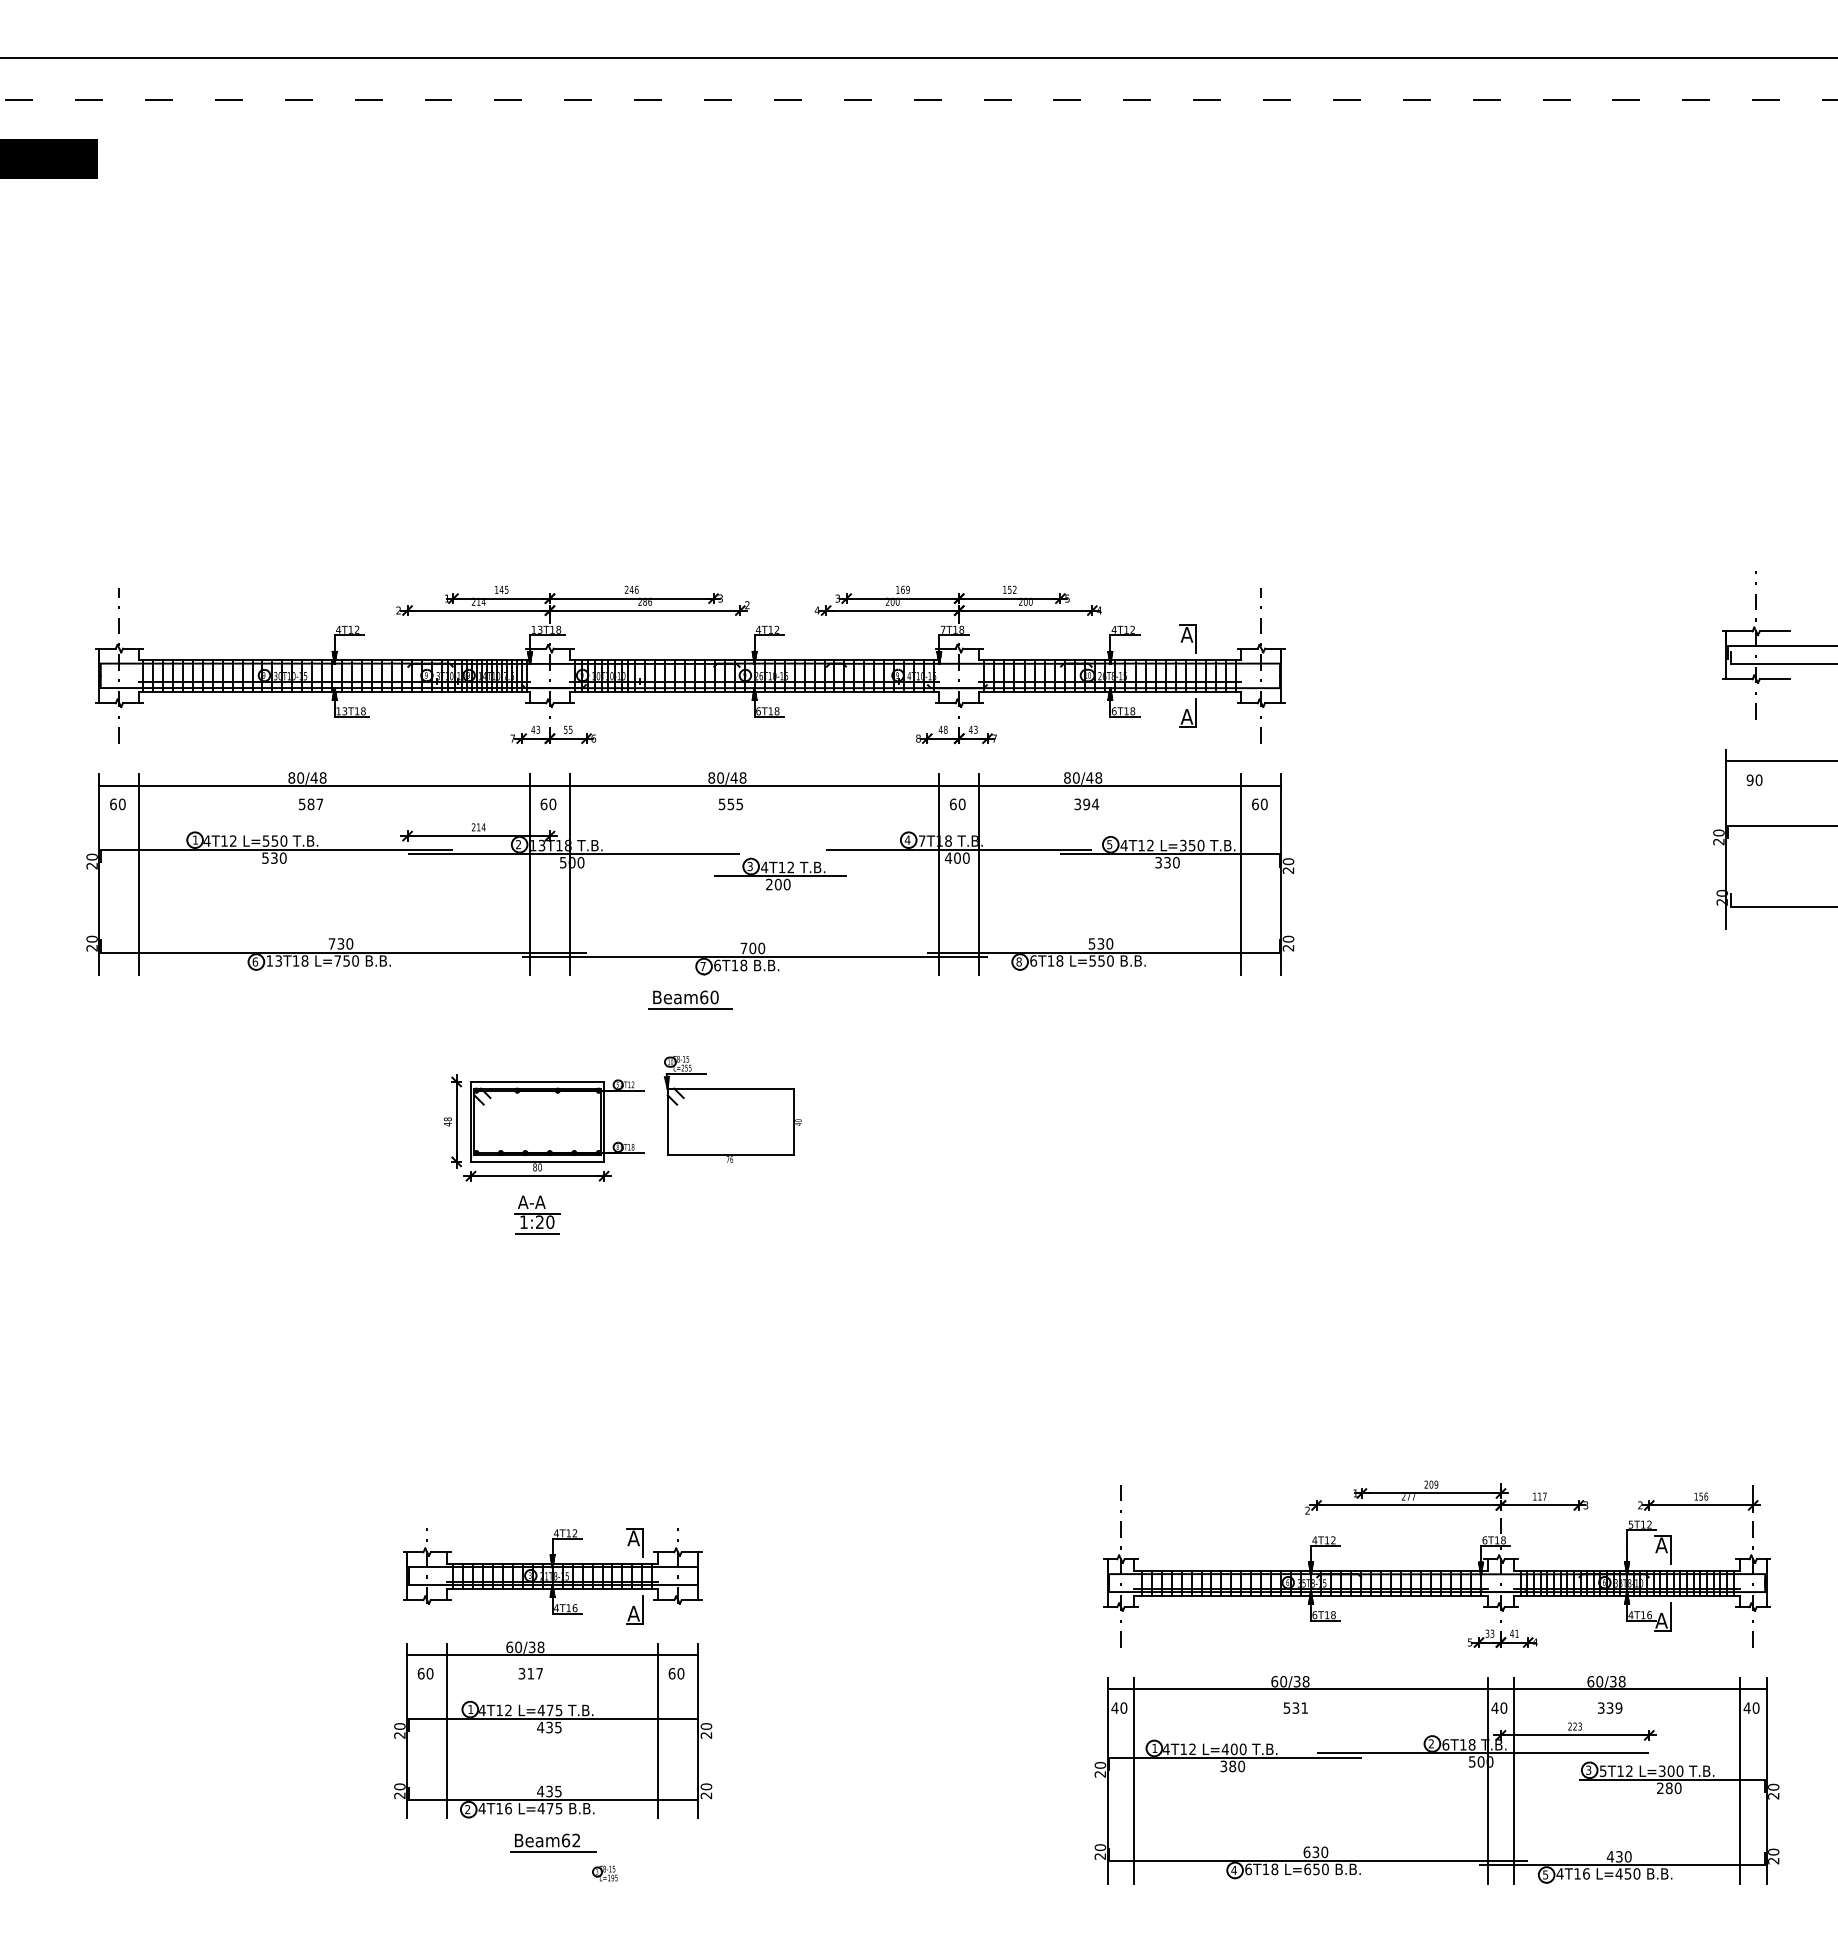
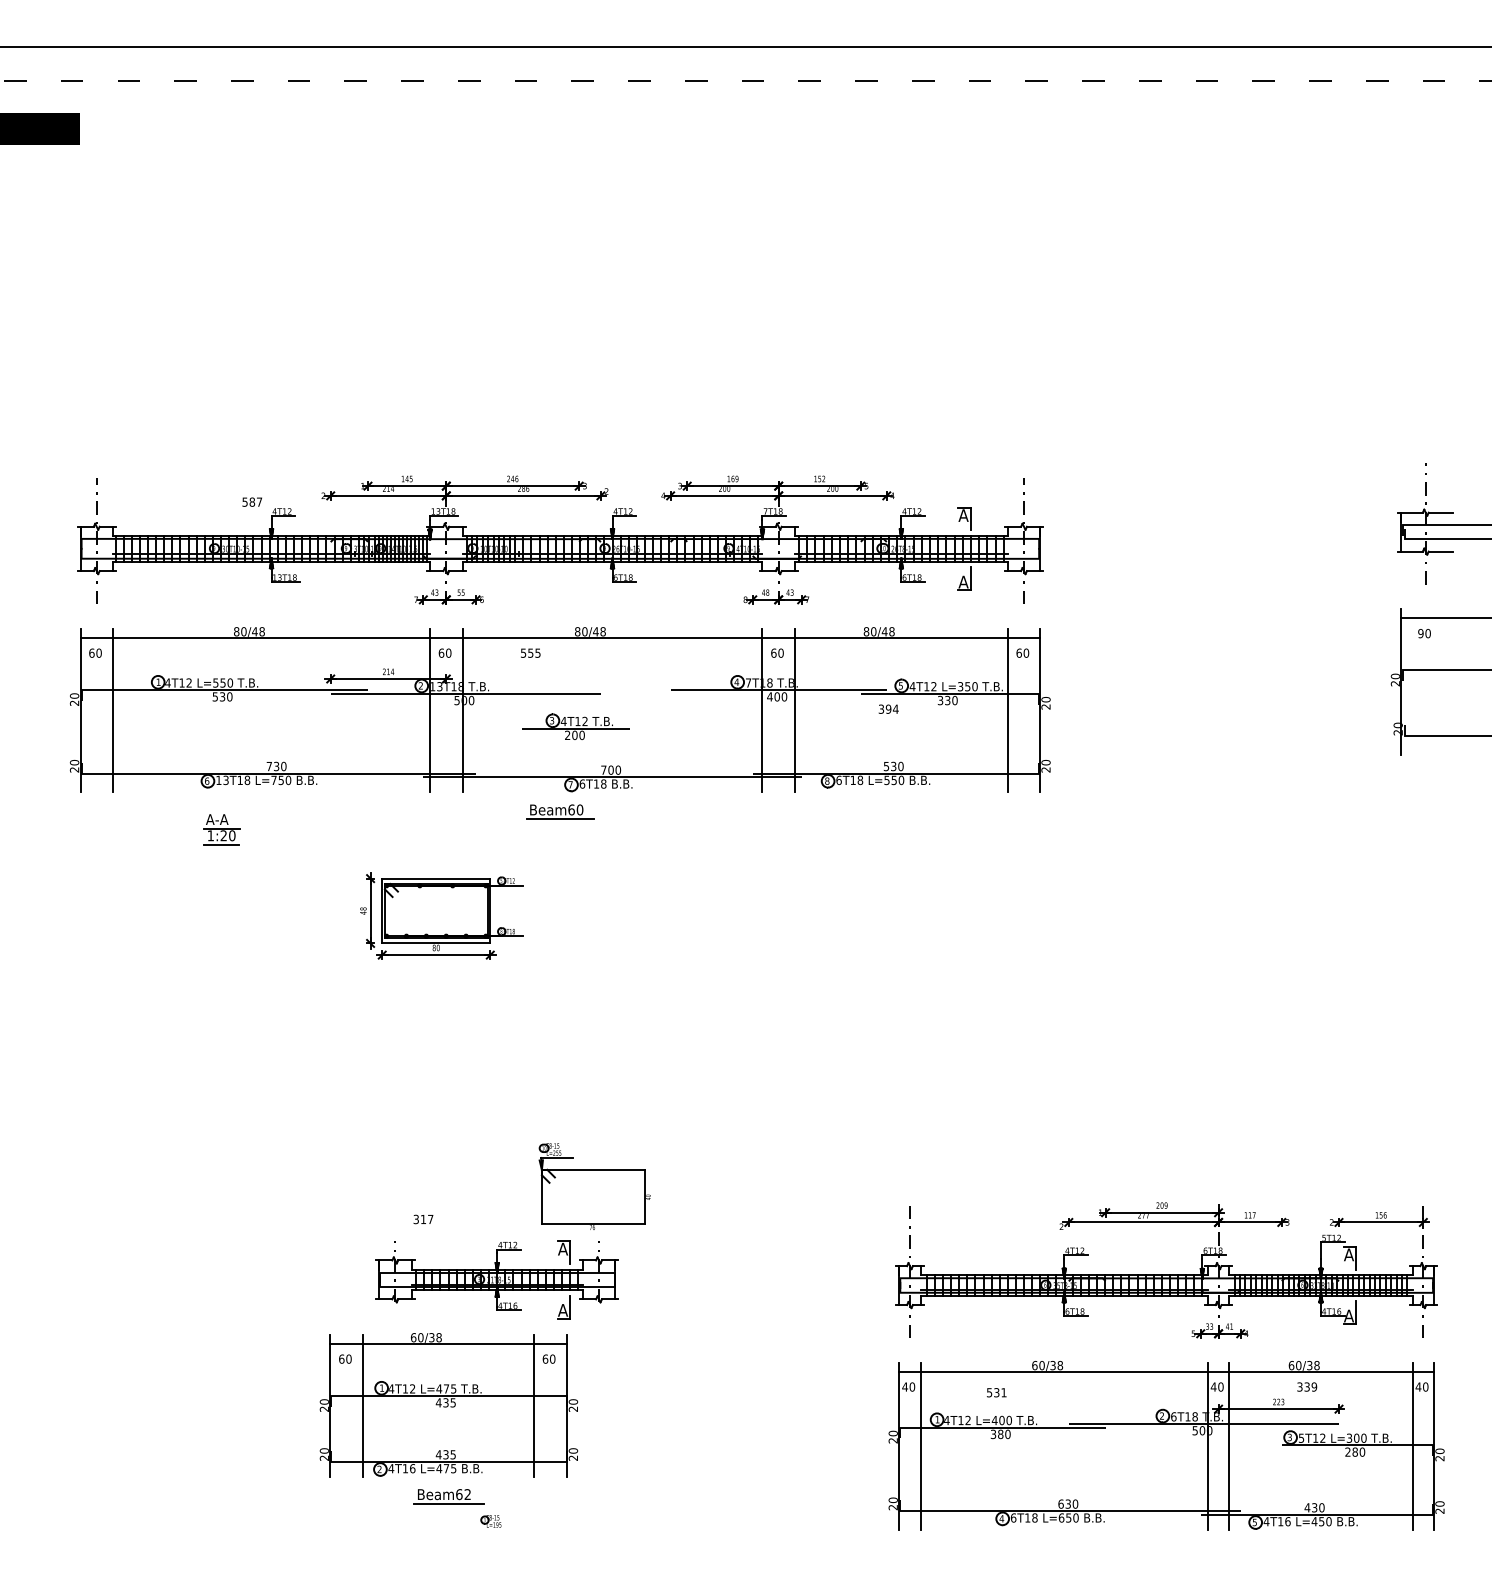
text: (310, 804) -> (251, 502), moved
text: (730, 804) -> (530, 653), moved
text: (1086, 804) -> (888, 709), moved
part: (780, 873) -> (576, 726), moved
part: (732, 1109) -> (594, 1186), moved
part: (537, 1214) -> (221, 829), moved
part: (552, 1576) -> (497, 1280), moved
text: (530, 1673) -> (423, 1219), moved
text: (1295, 1707) -> (996, 1392), moved

